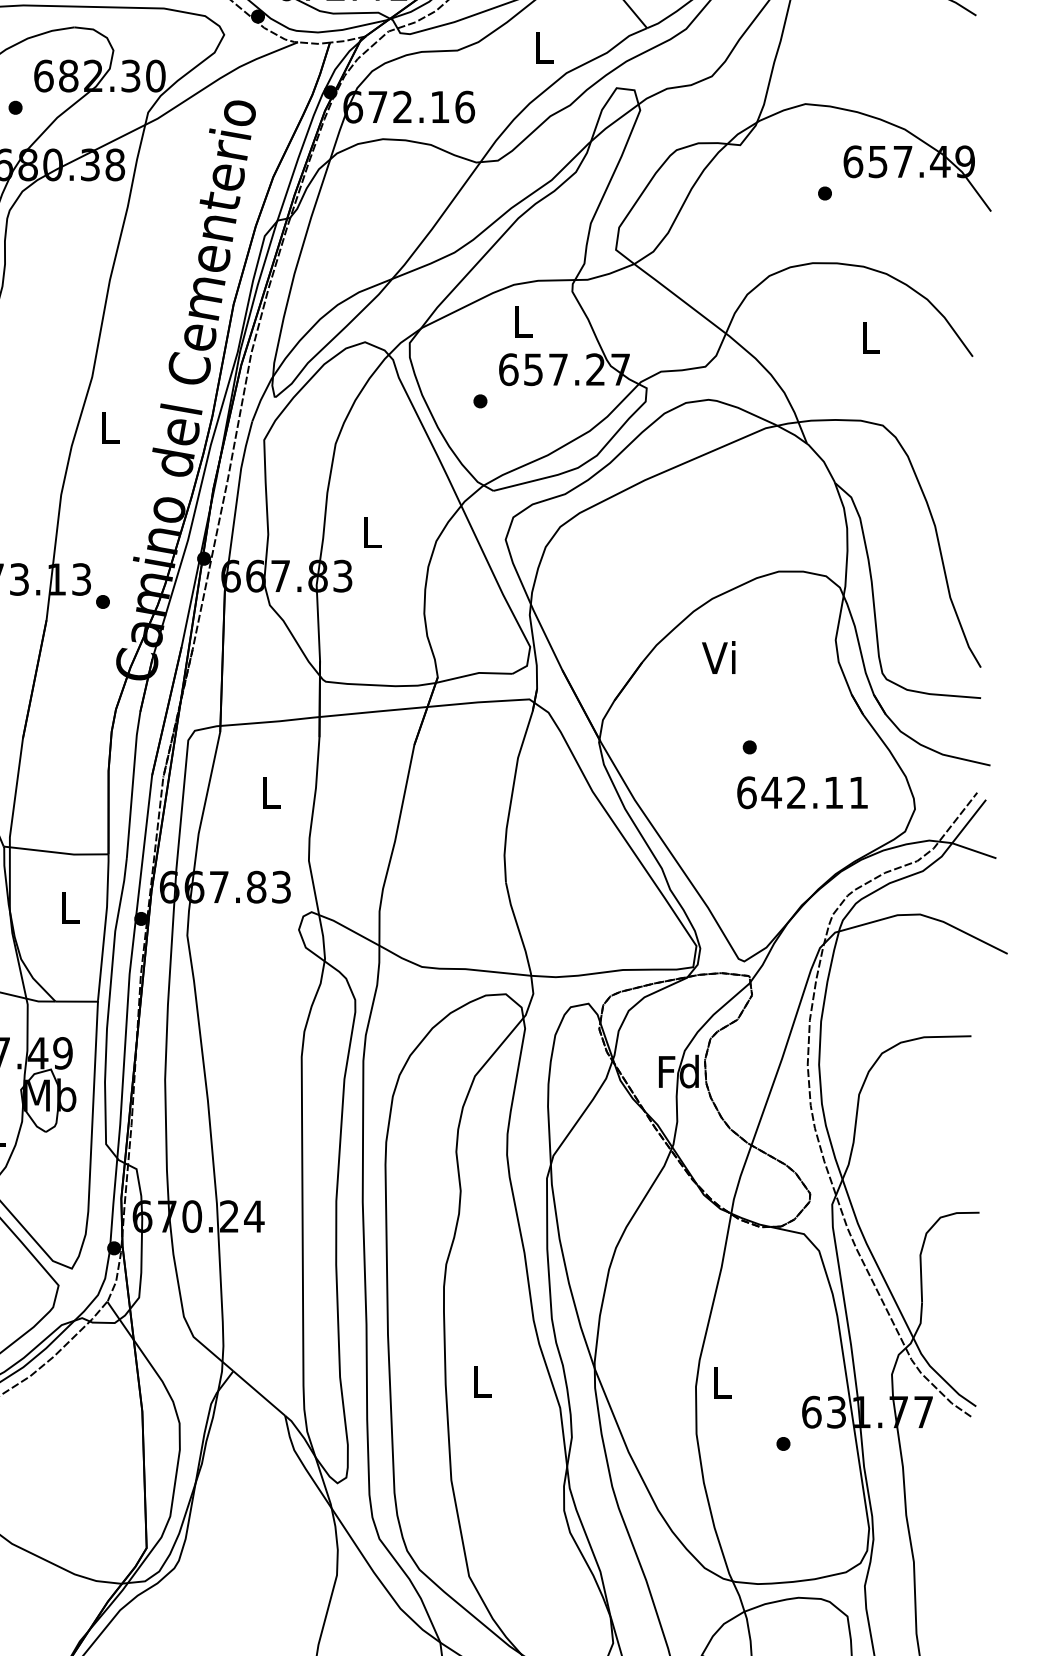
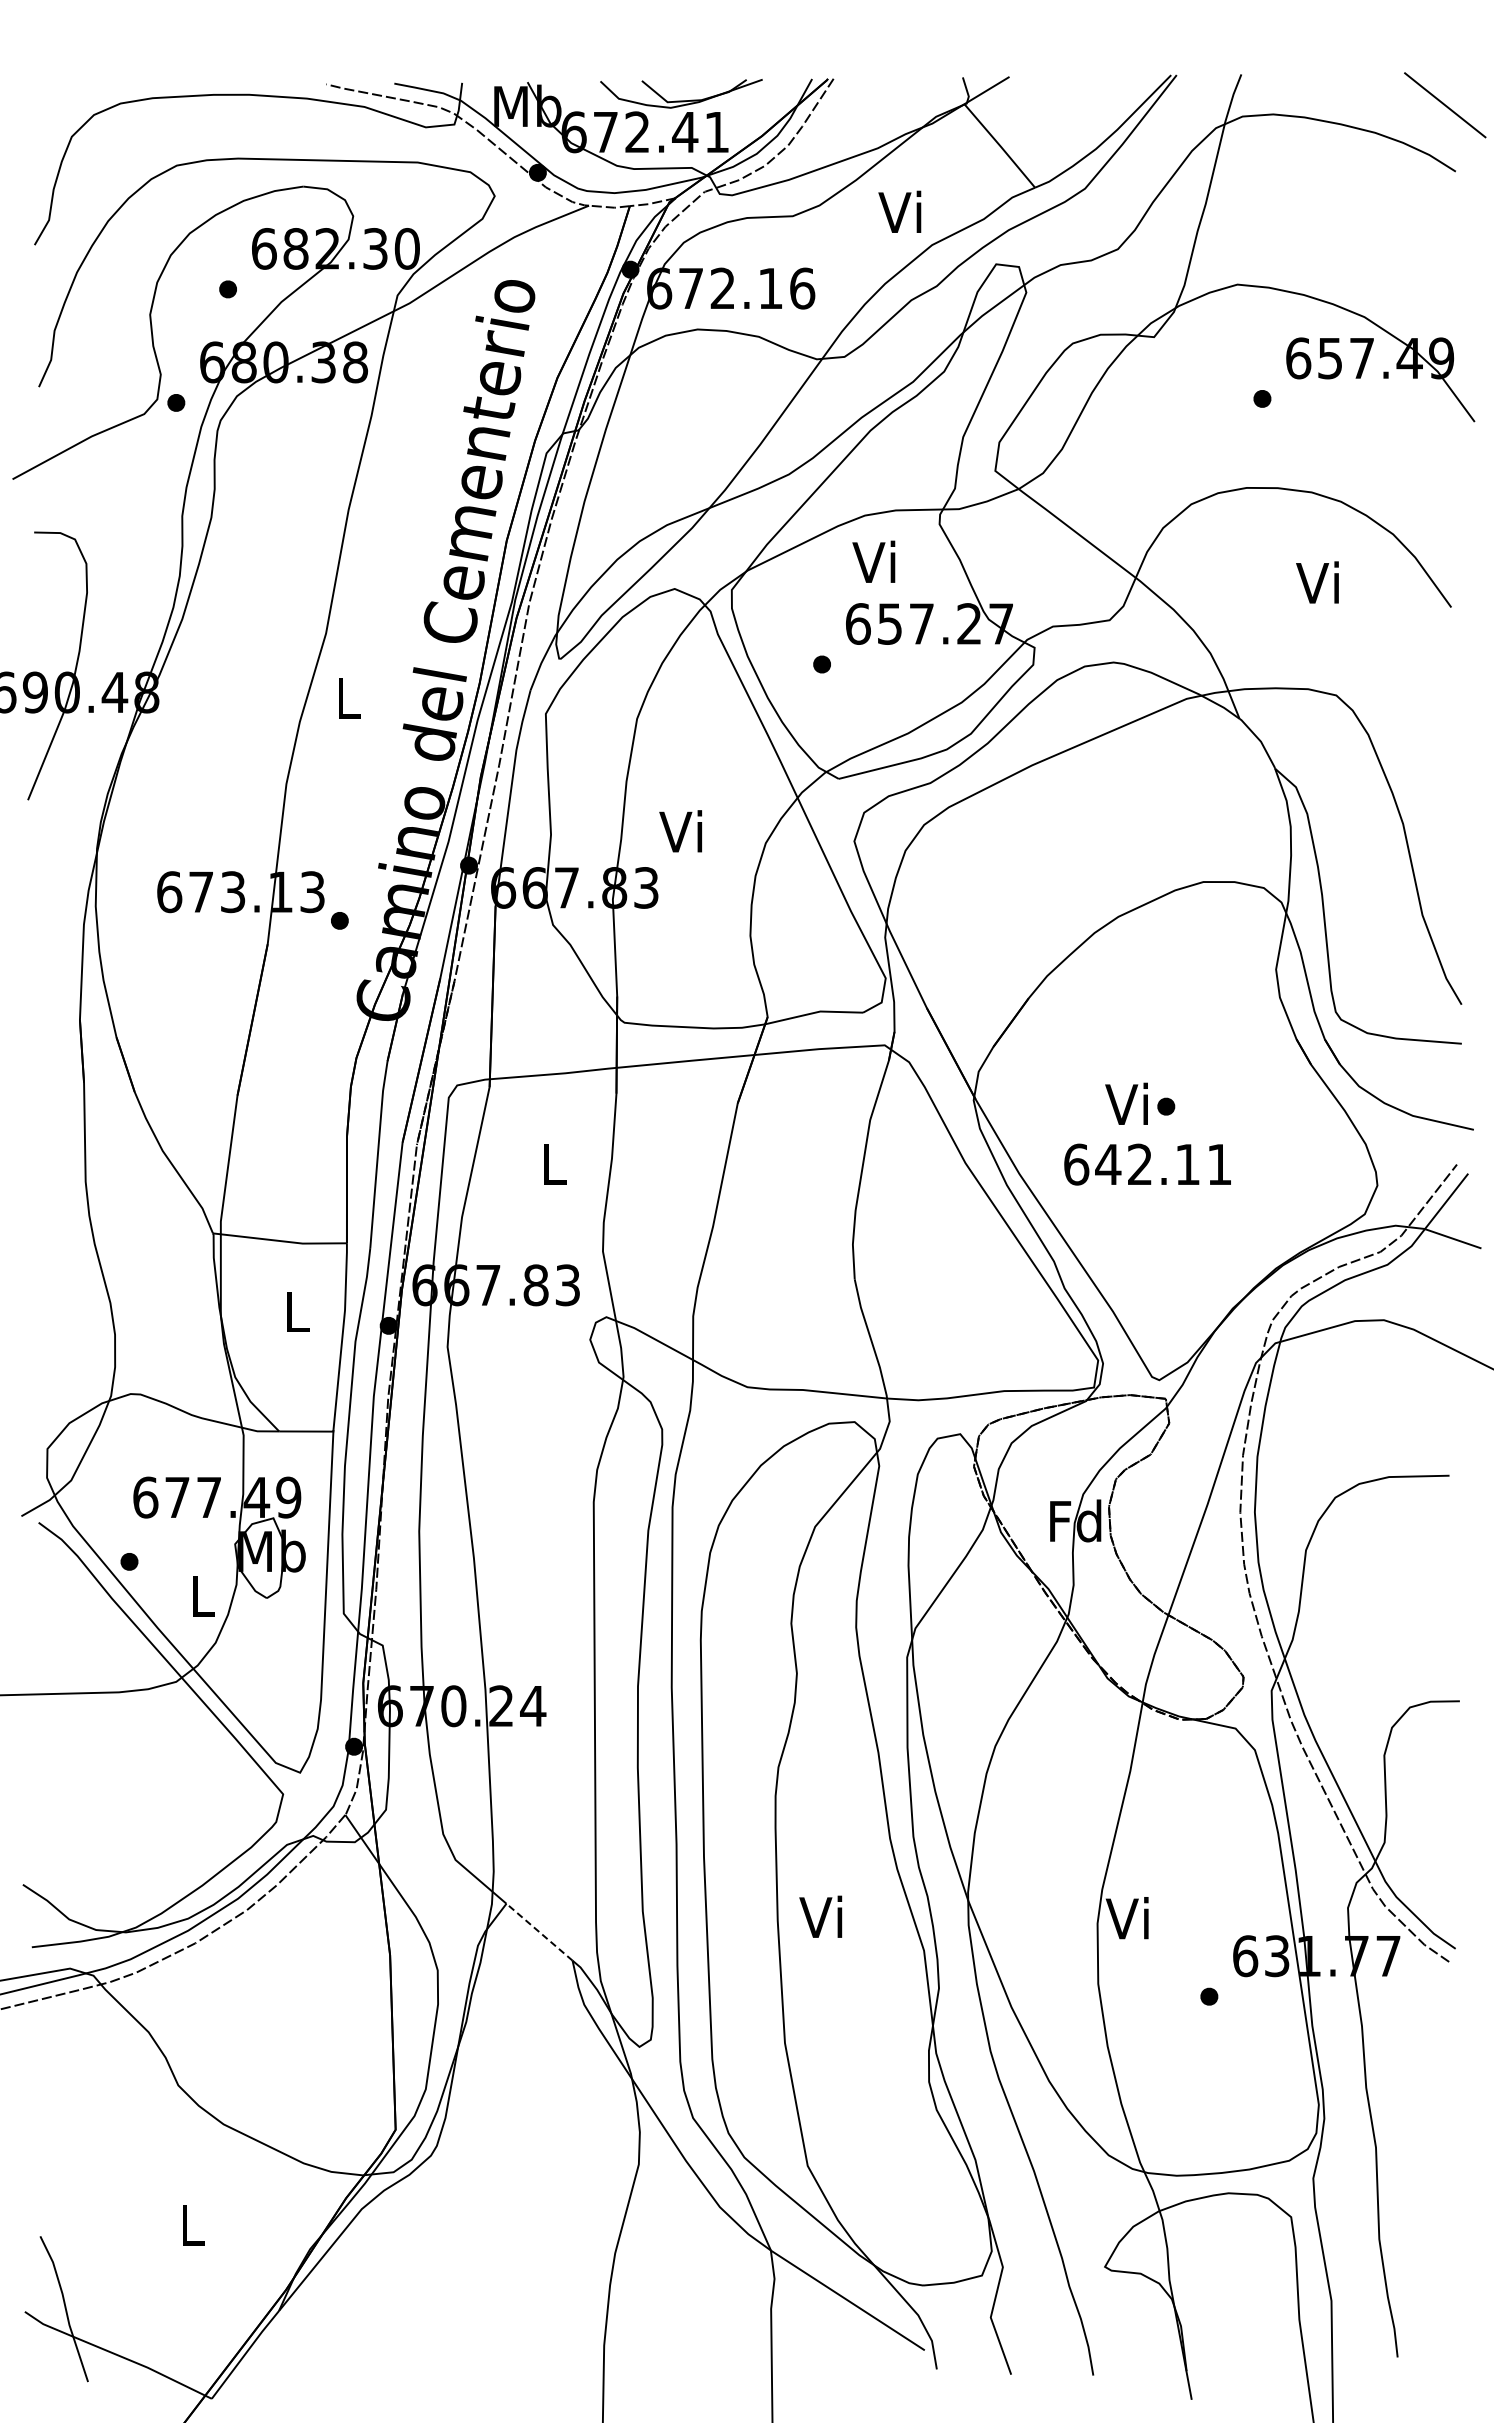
text: (540, 46) -> (899, 211), L -> Vi
text: (520, 320) -> (873, 561), L -> Vi
text: (868, 337) -> (1317, 582), L -> Vi
text: (369, 532) -> (680, 831), L -> Vi
text: (718, 657) -> (1126, 1103), moved
text: (802, 792) -> (1147, 1164), moved
text: (479, 1381) -> (820, 1916), L -> Vi
text: (718, 1382) -> (1126, 1918), L -> Vi
line: (259, 1393) -> (539, 1932), solid -> dashed

